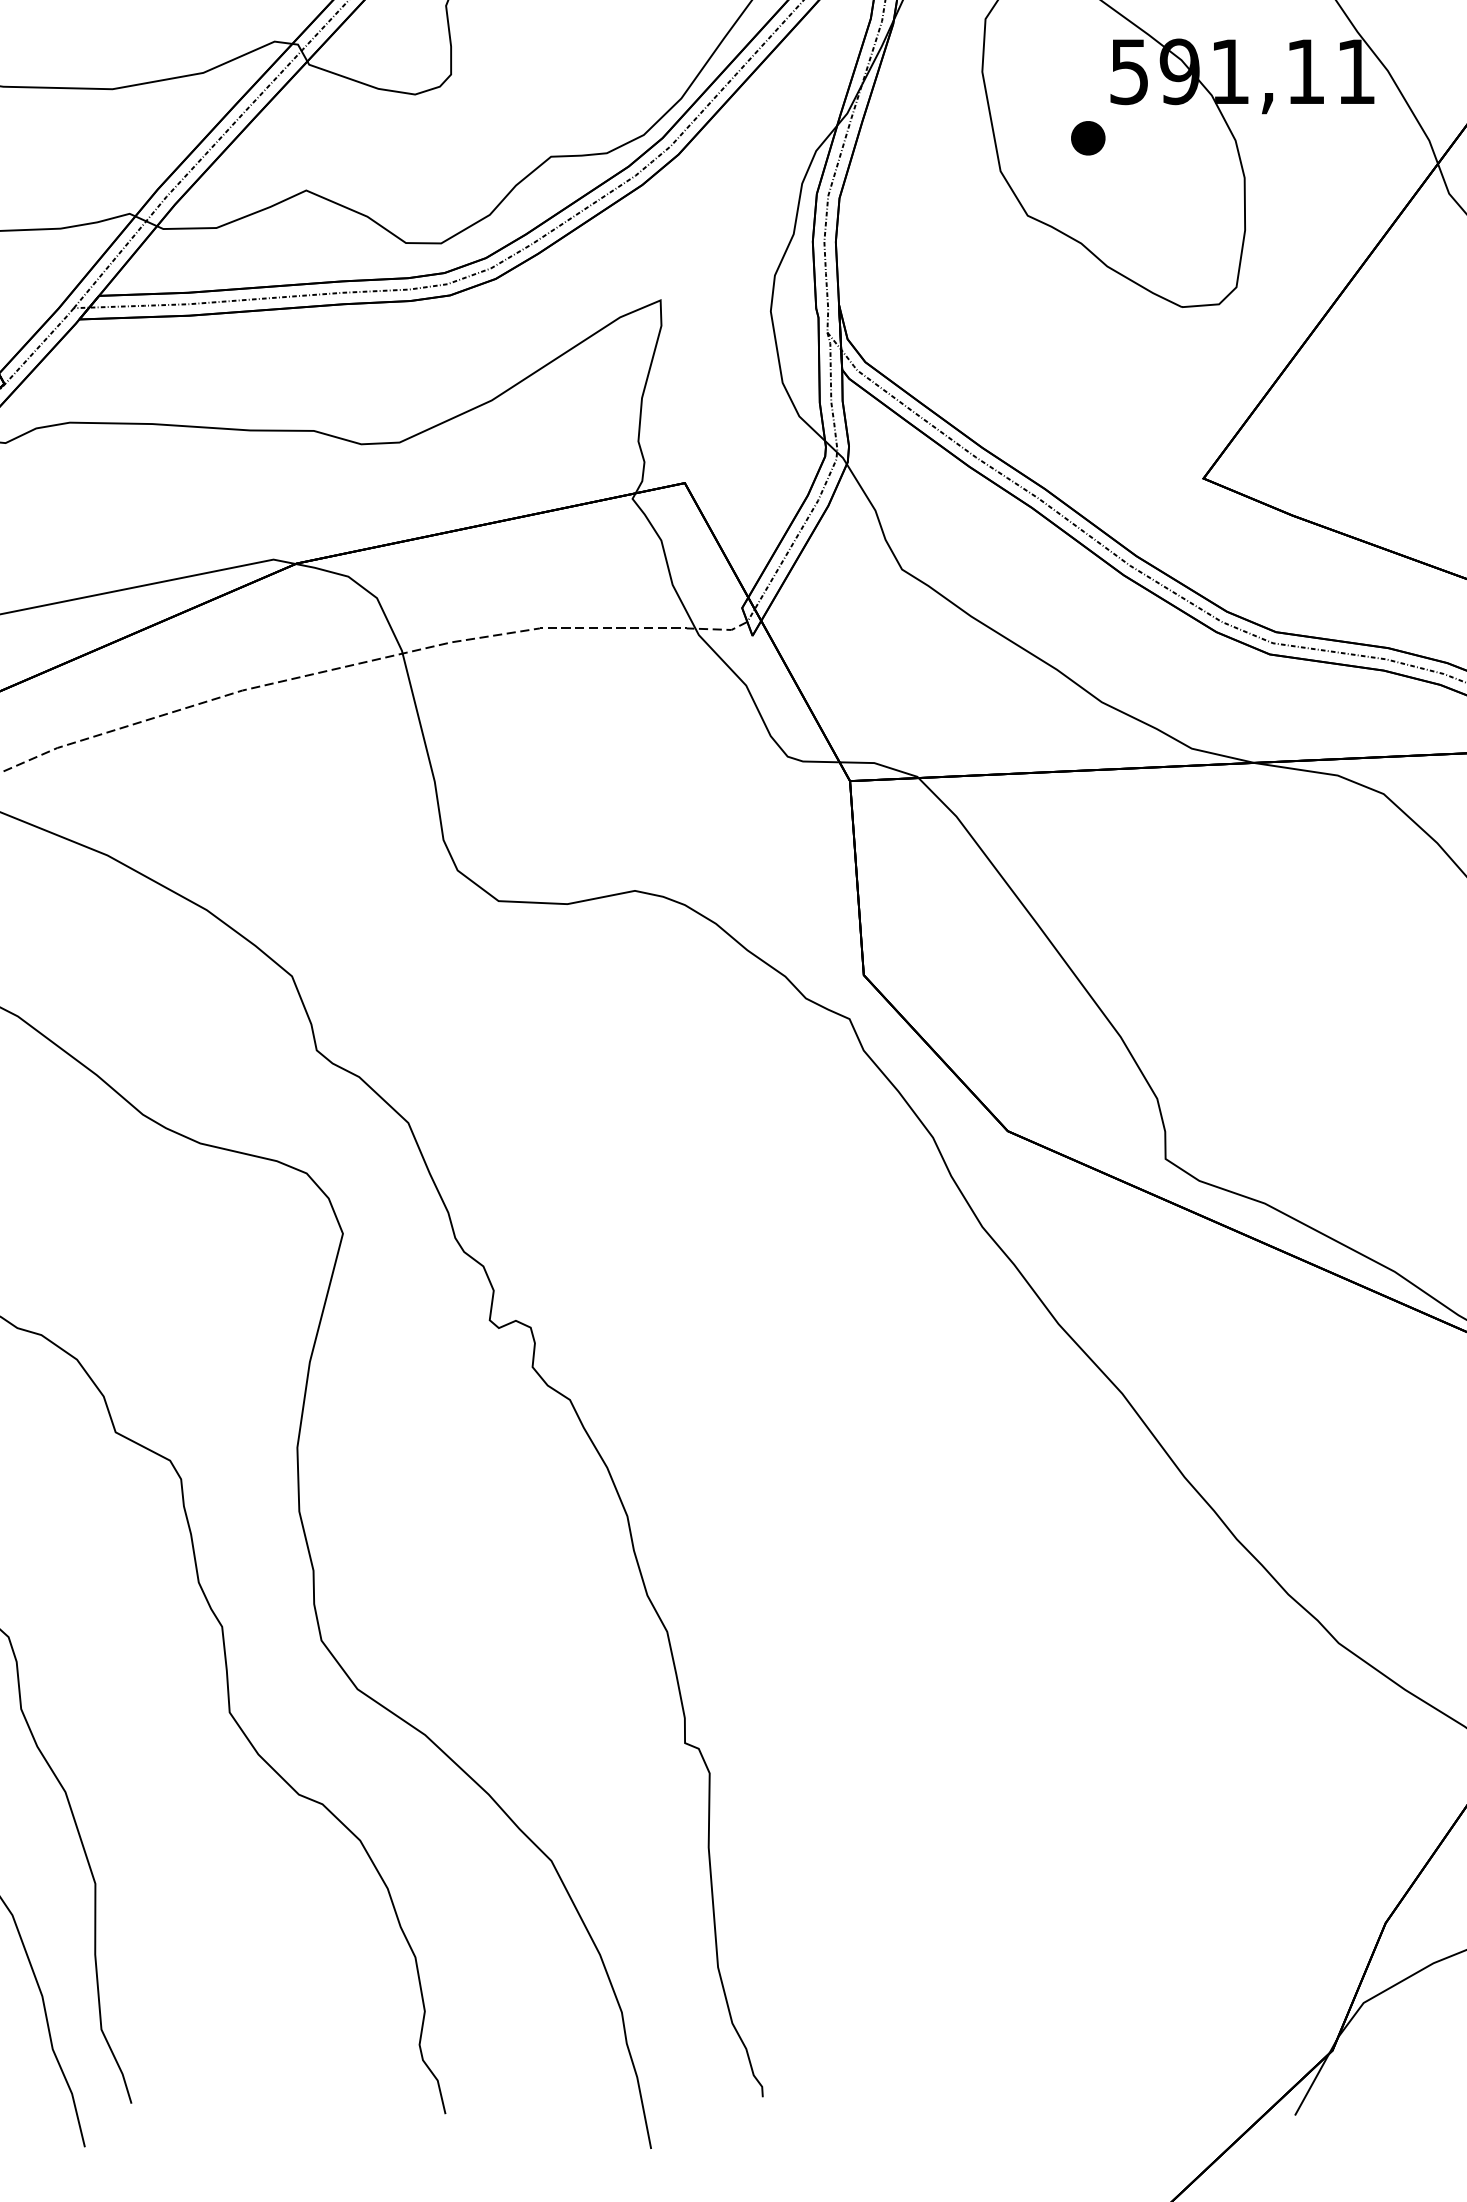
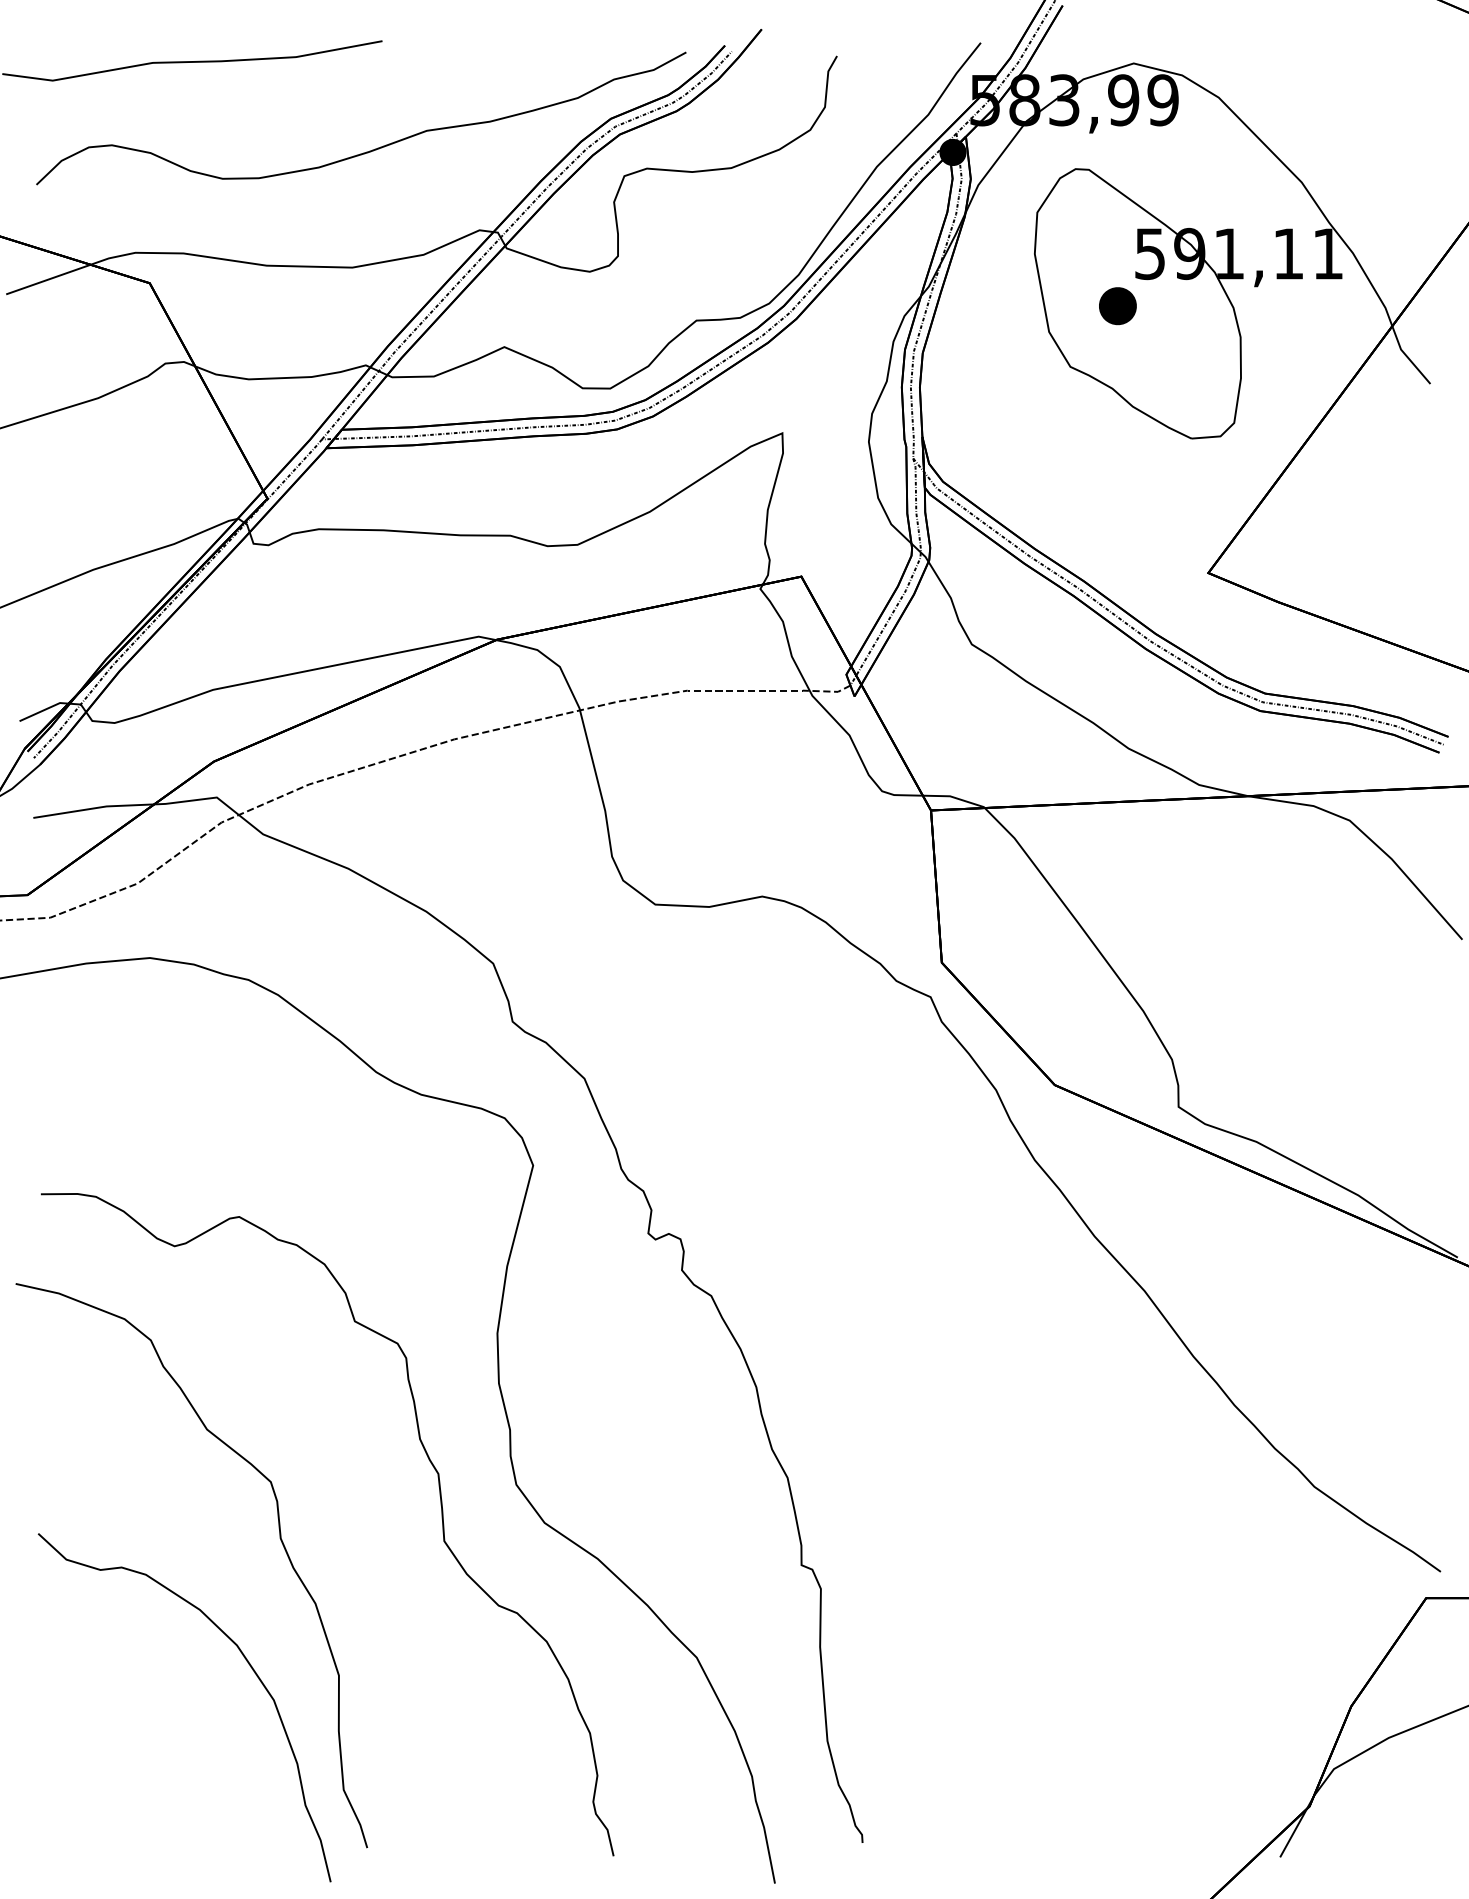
part: (1087, 137) -> (1117, 305), size x1.4

